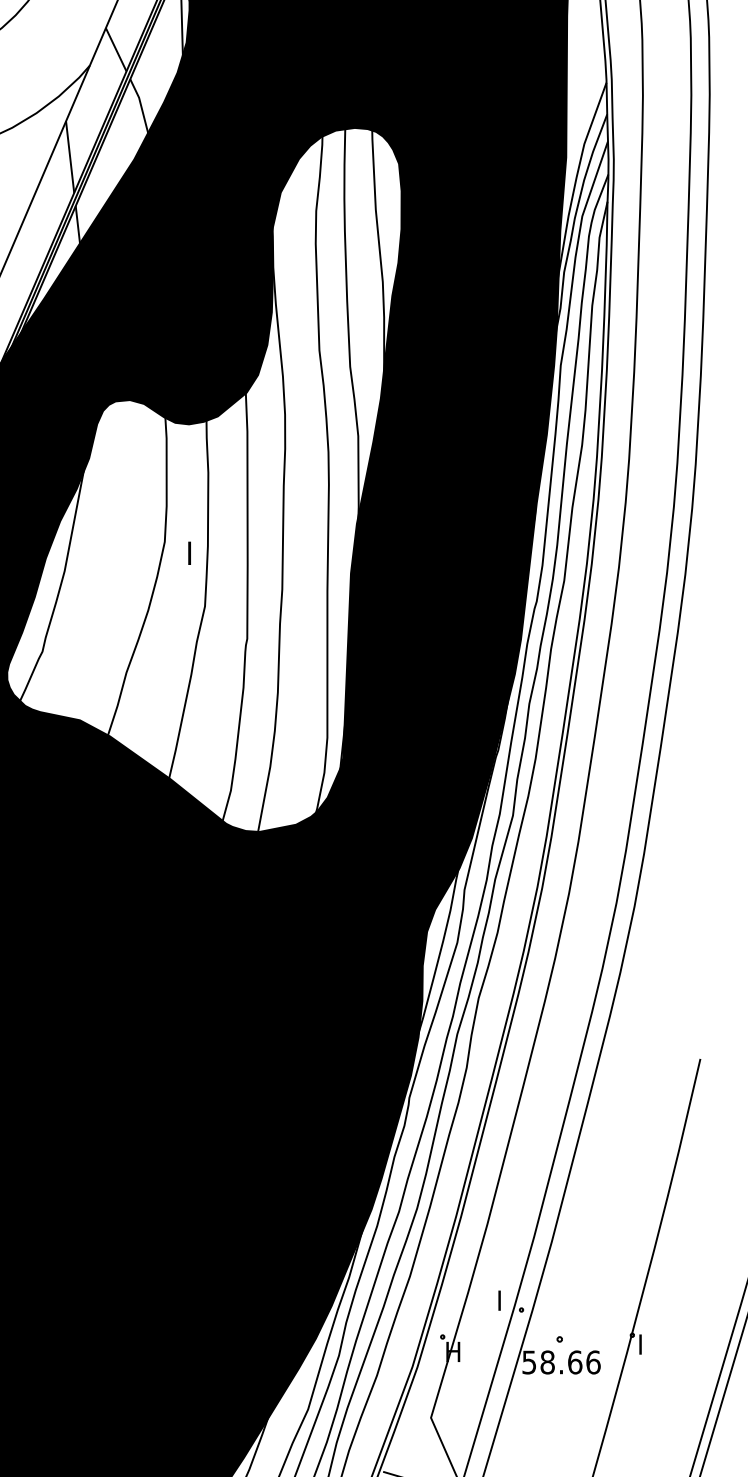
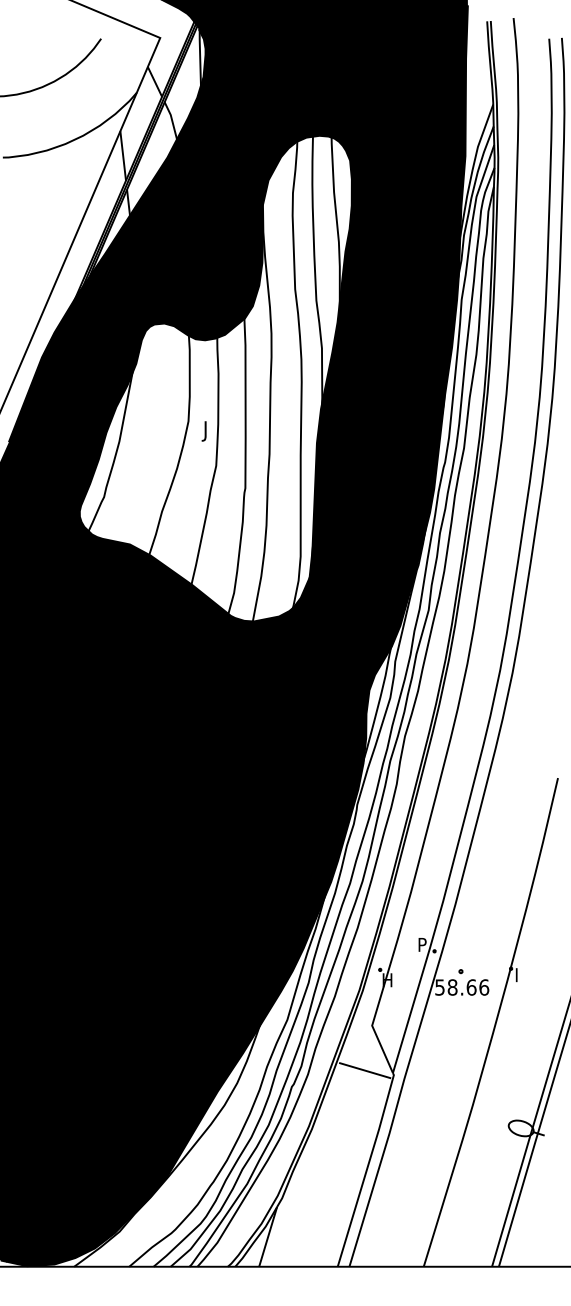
text: (186, 568) -> (203, 439), I -> J
text: (505, 1297) -> (423, 942), I -> P

